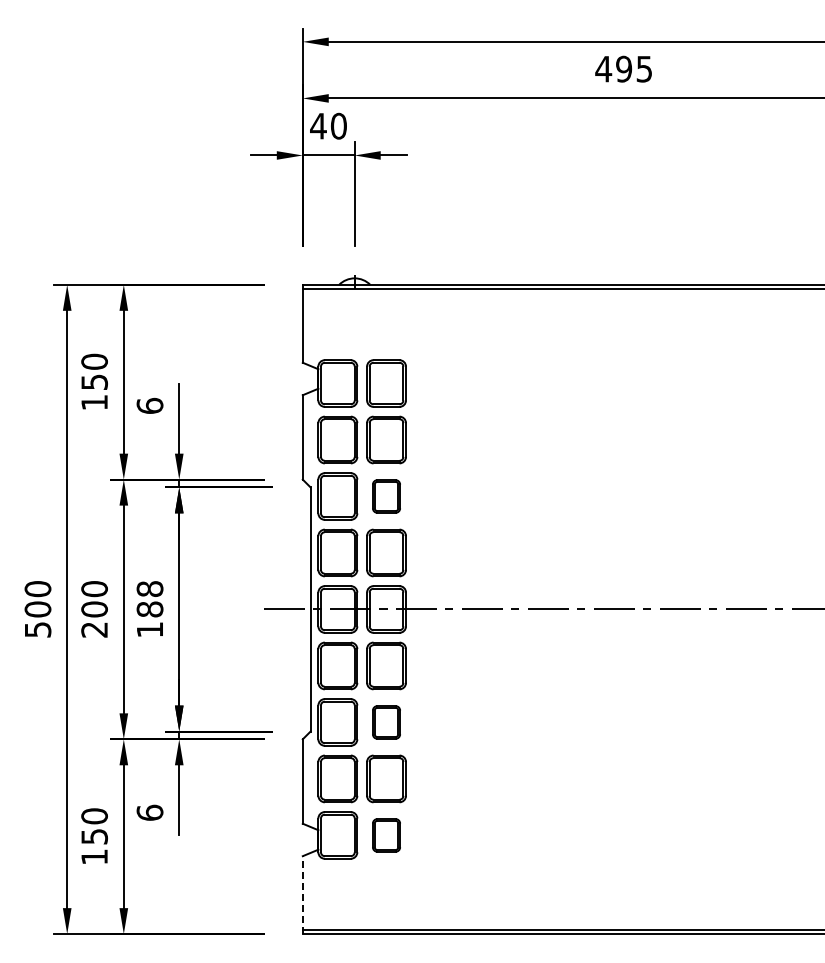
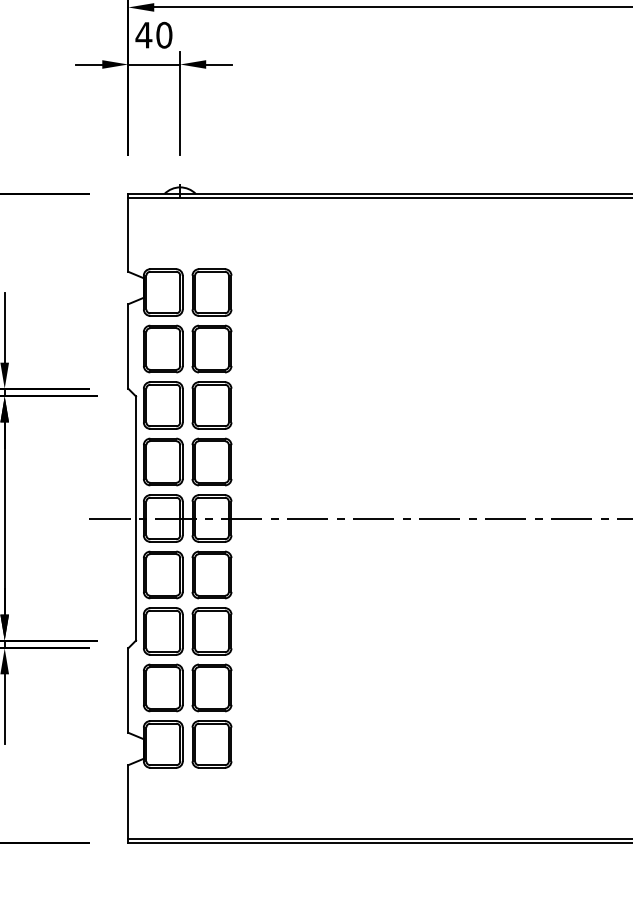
part: (386, 496) -> (211, 405), size x1.43
part: (386, 722) -> (211, 631), size x1.43
part: (386, 835) -> (211, 744), size x1.43
line: (302, 895) -> (127, 804), dashed -> solid

